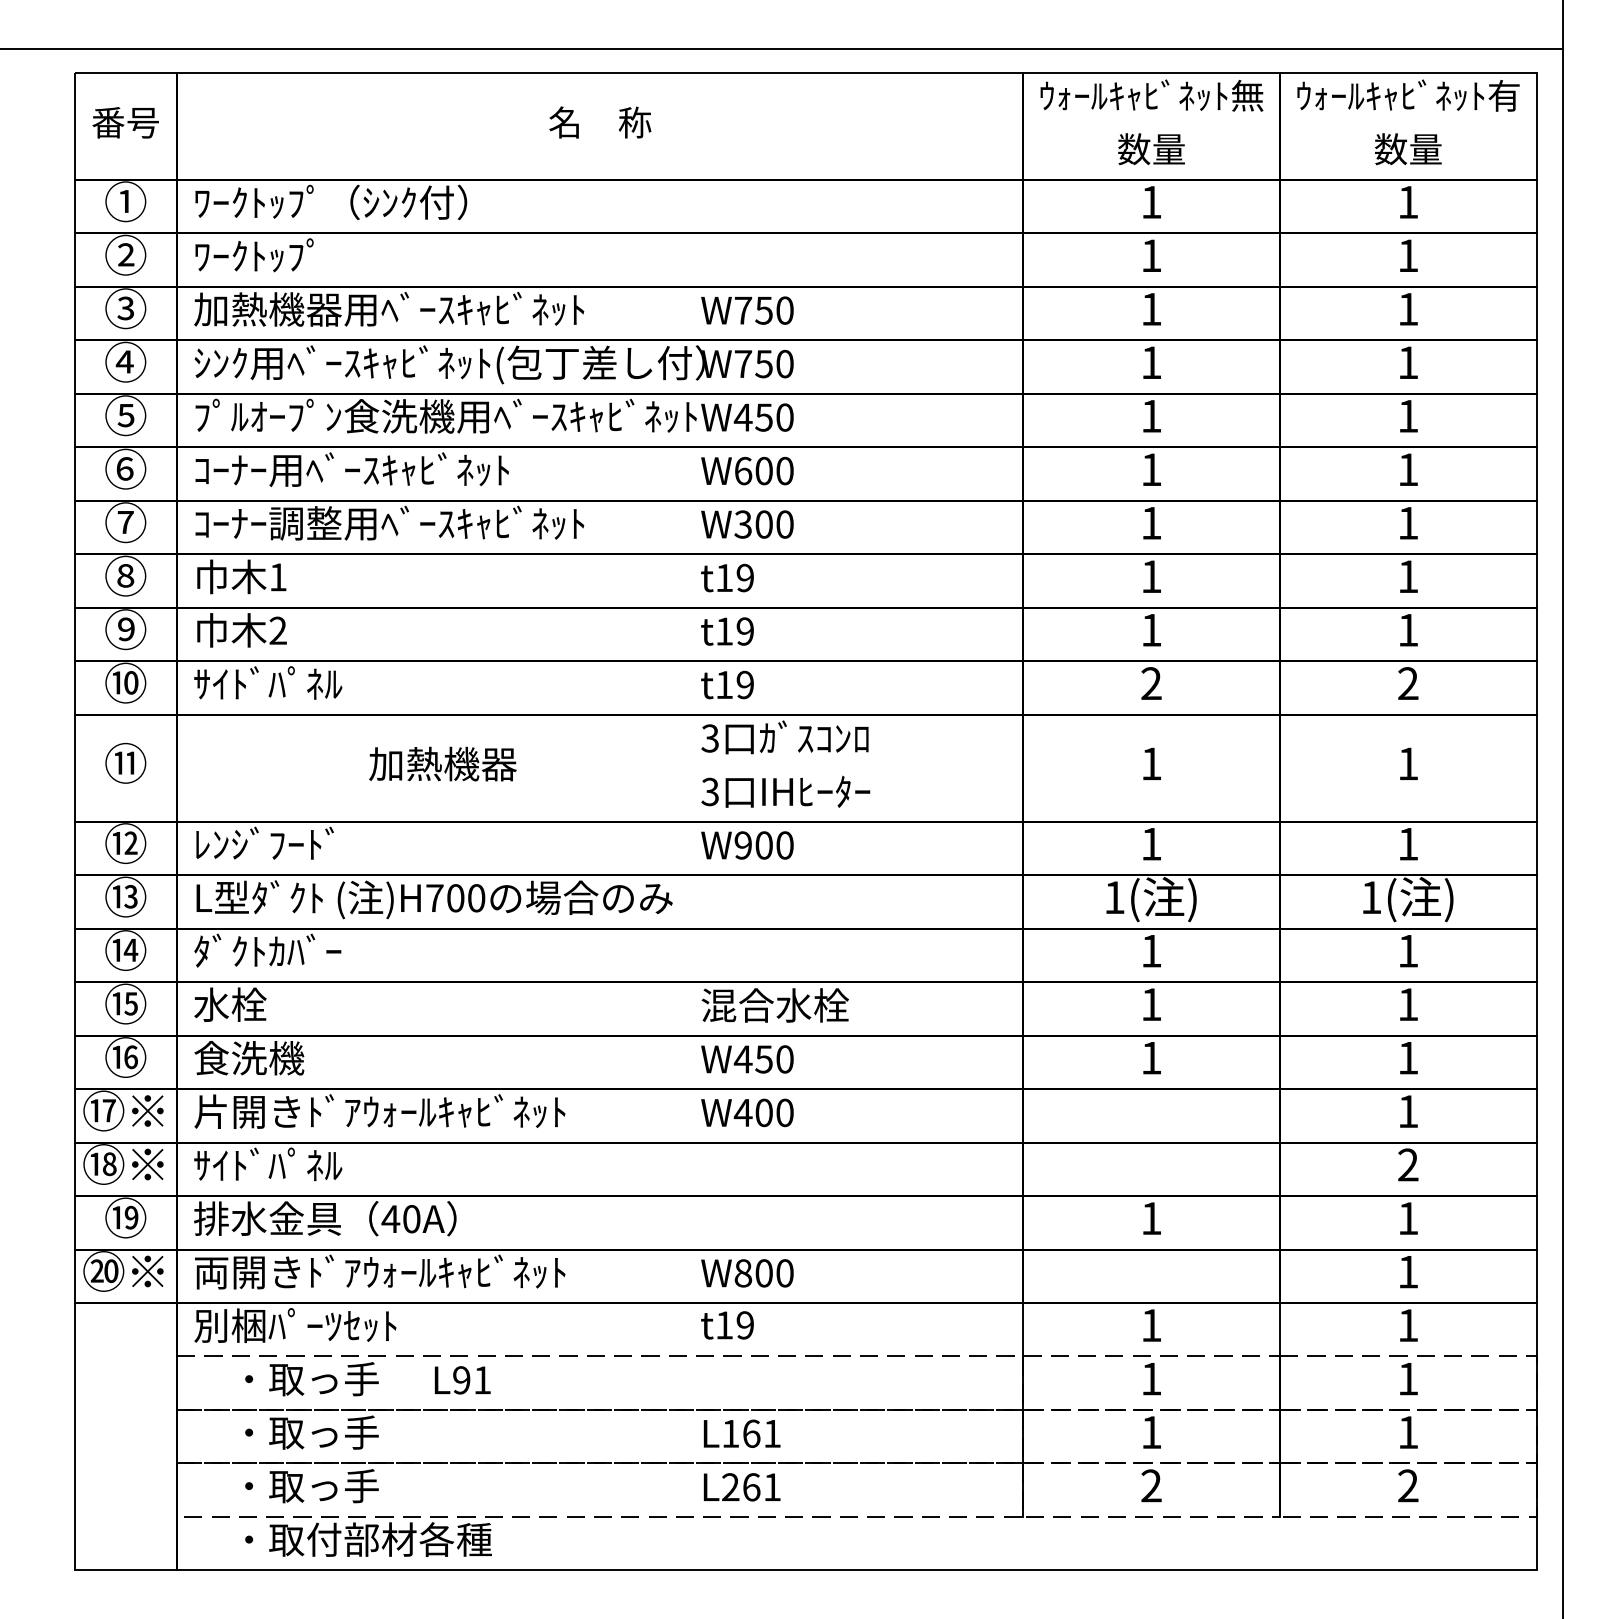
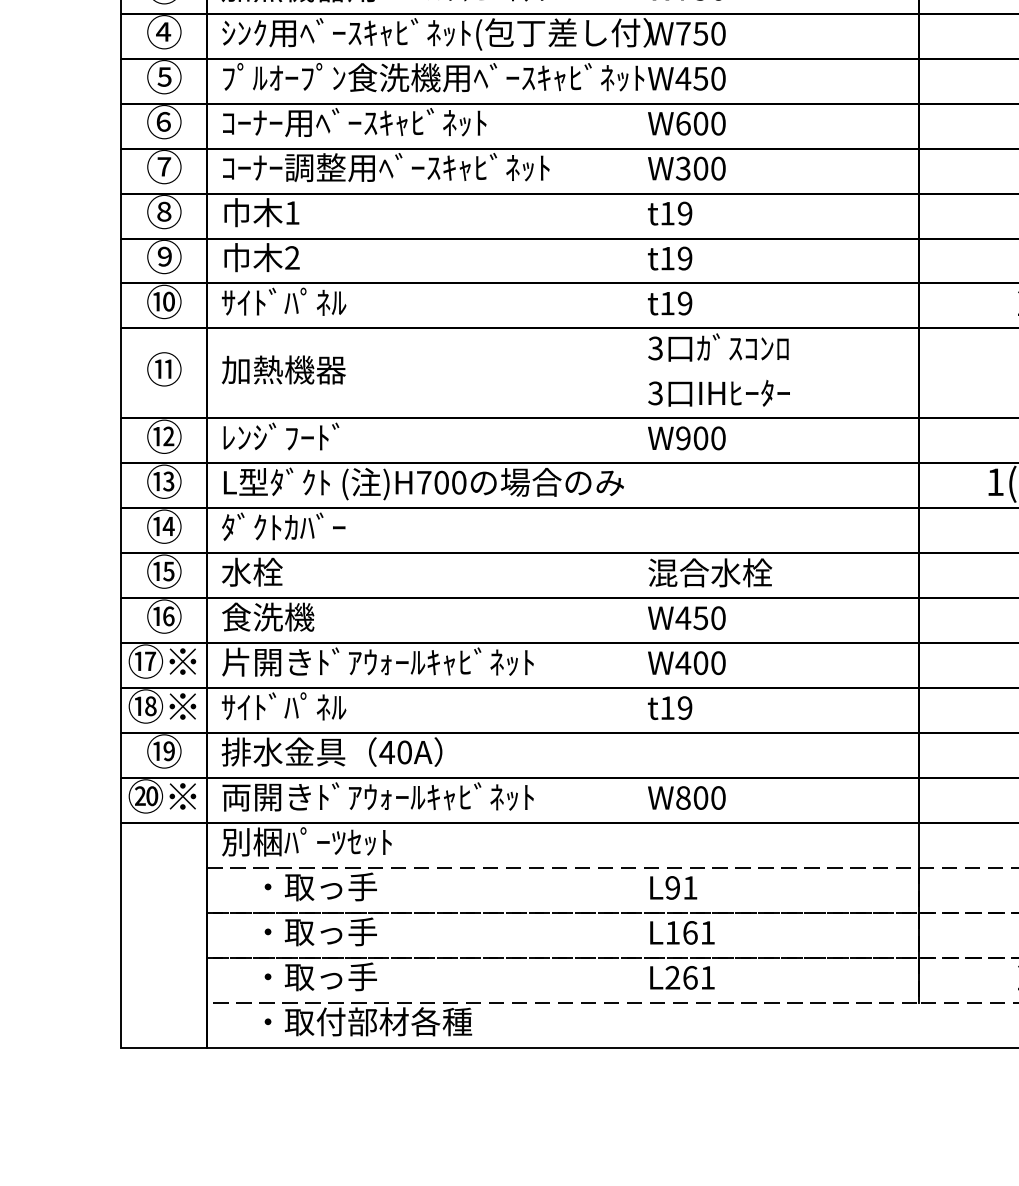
text: (442, 763) -> (283, 369), moved
text: (727, 1325) -> (670, 708), moved
text: (462, 1380) -> (673, 888), moved

